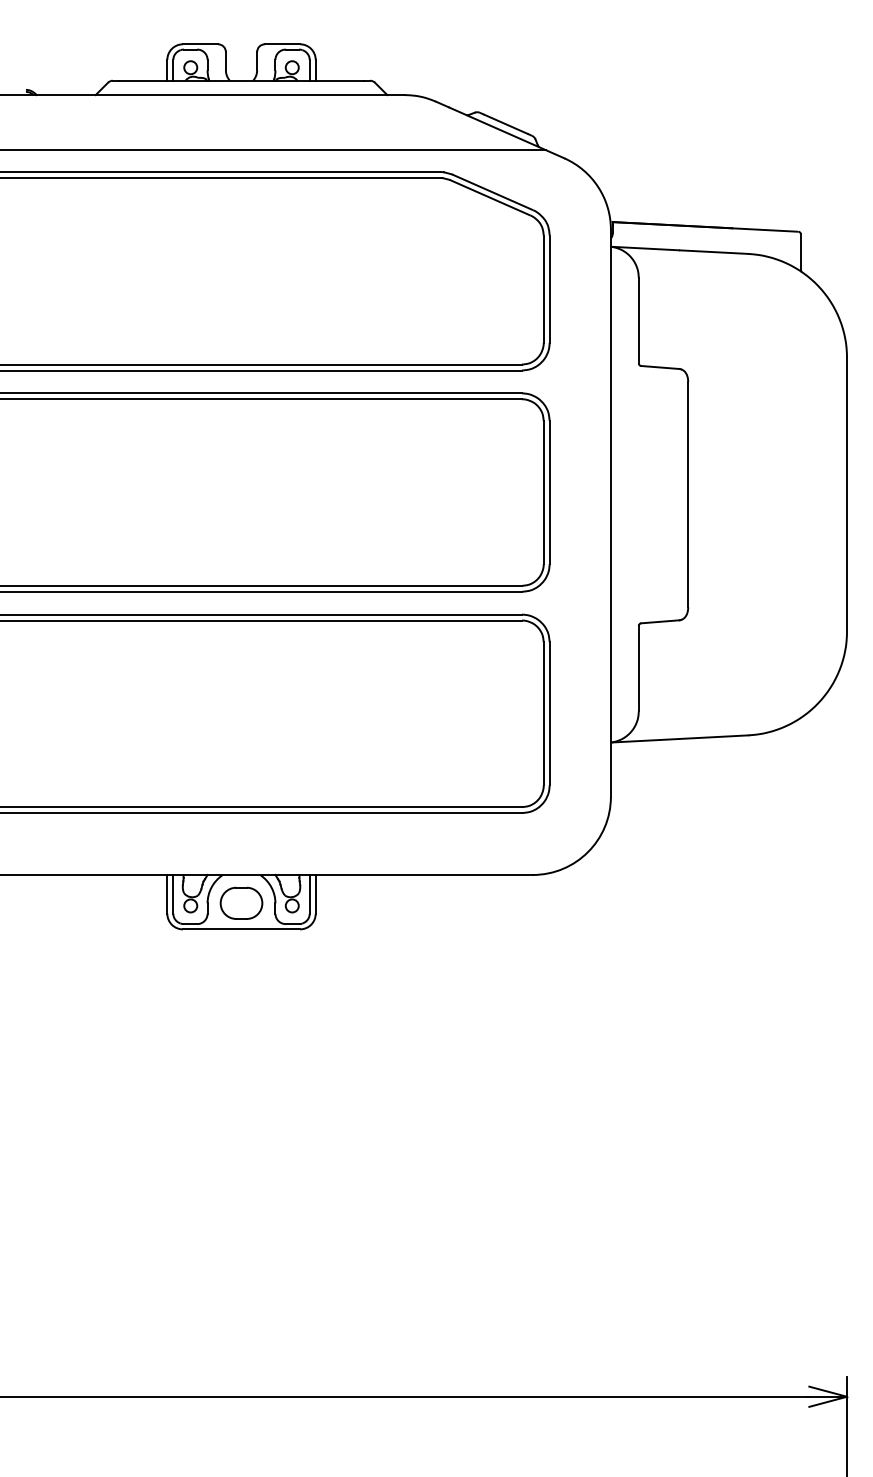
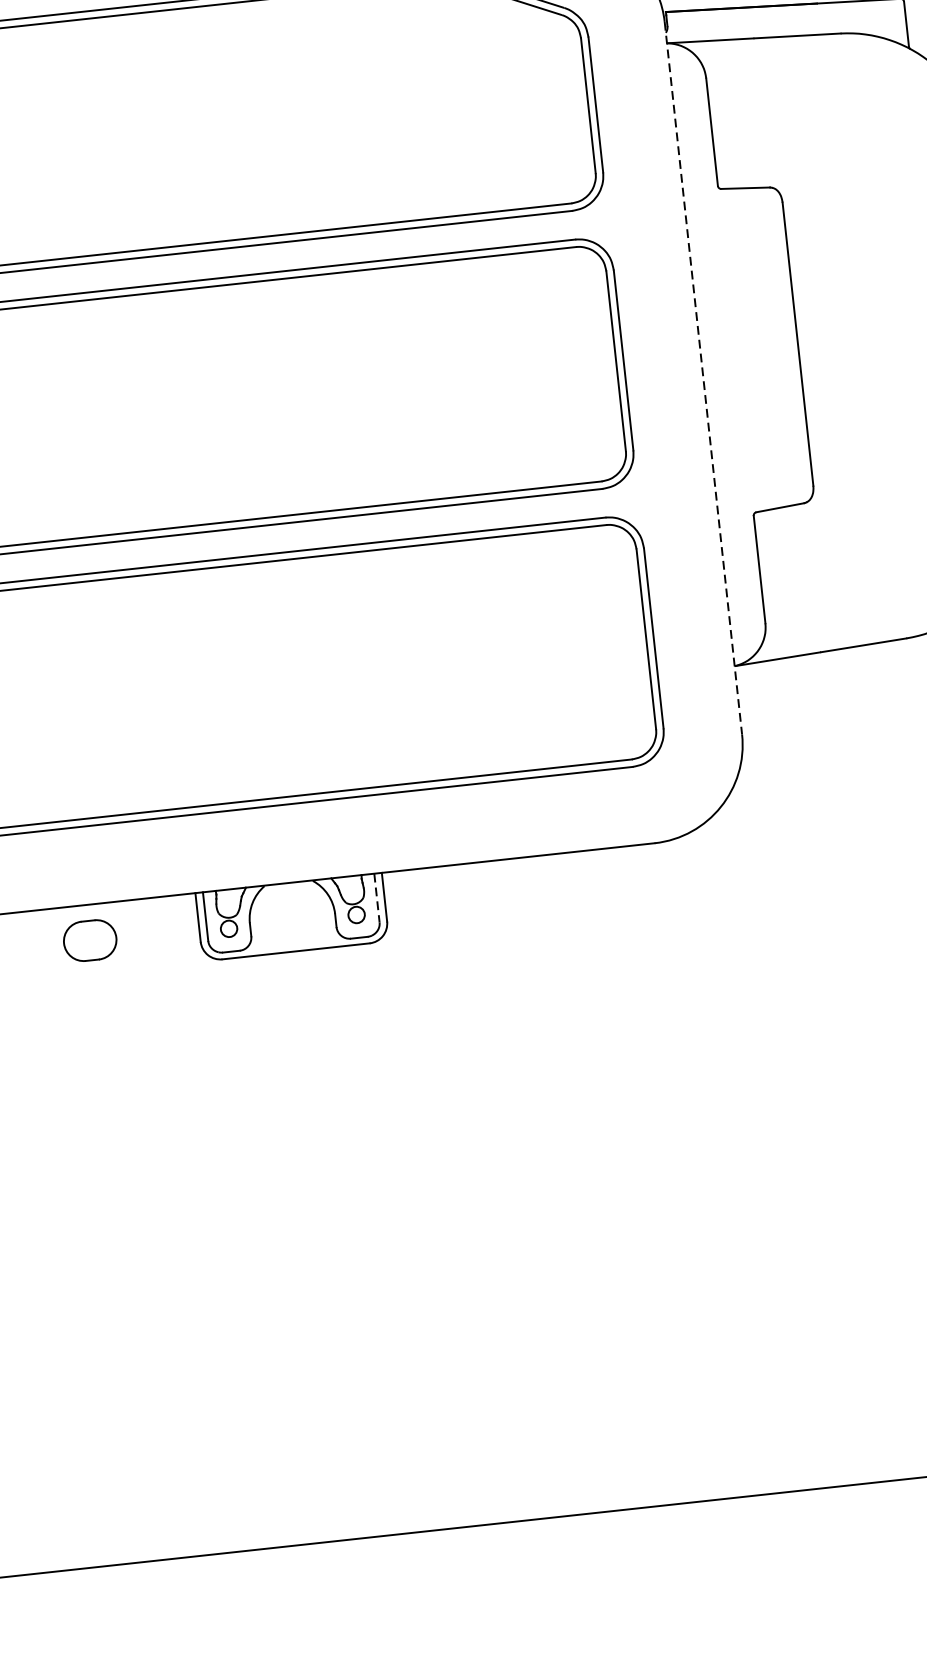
line: (610, 513) -> (702, 378), solid -> dashed
line: (309, 894) -> (376, 898), solid -> dashed
part: (241, 902) -> (90, 939), moved

